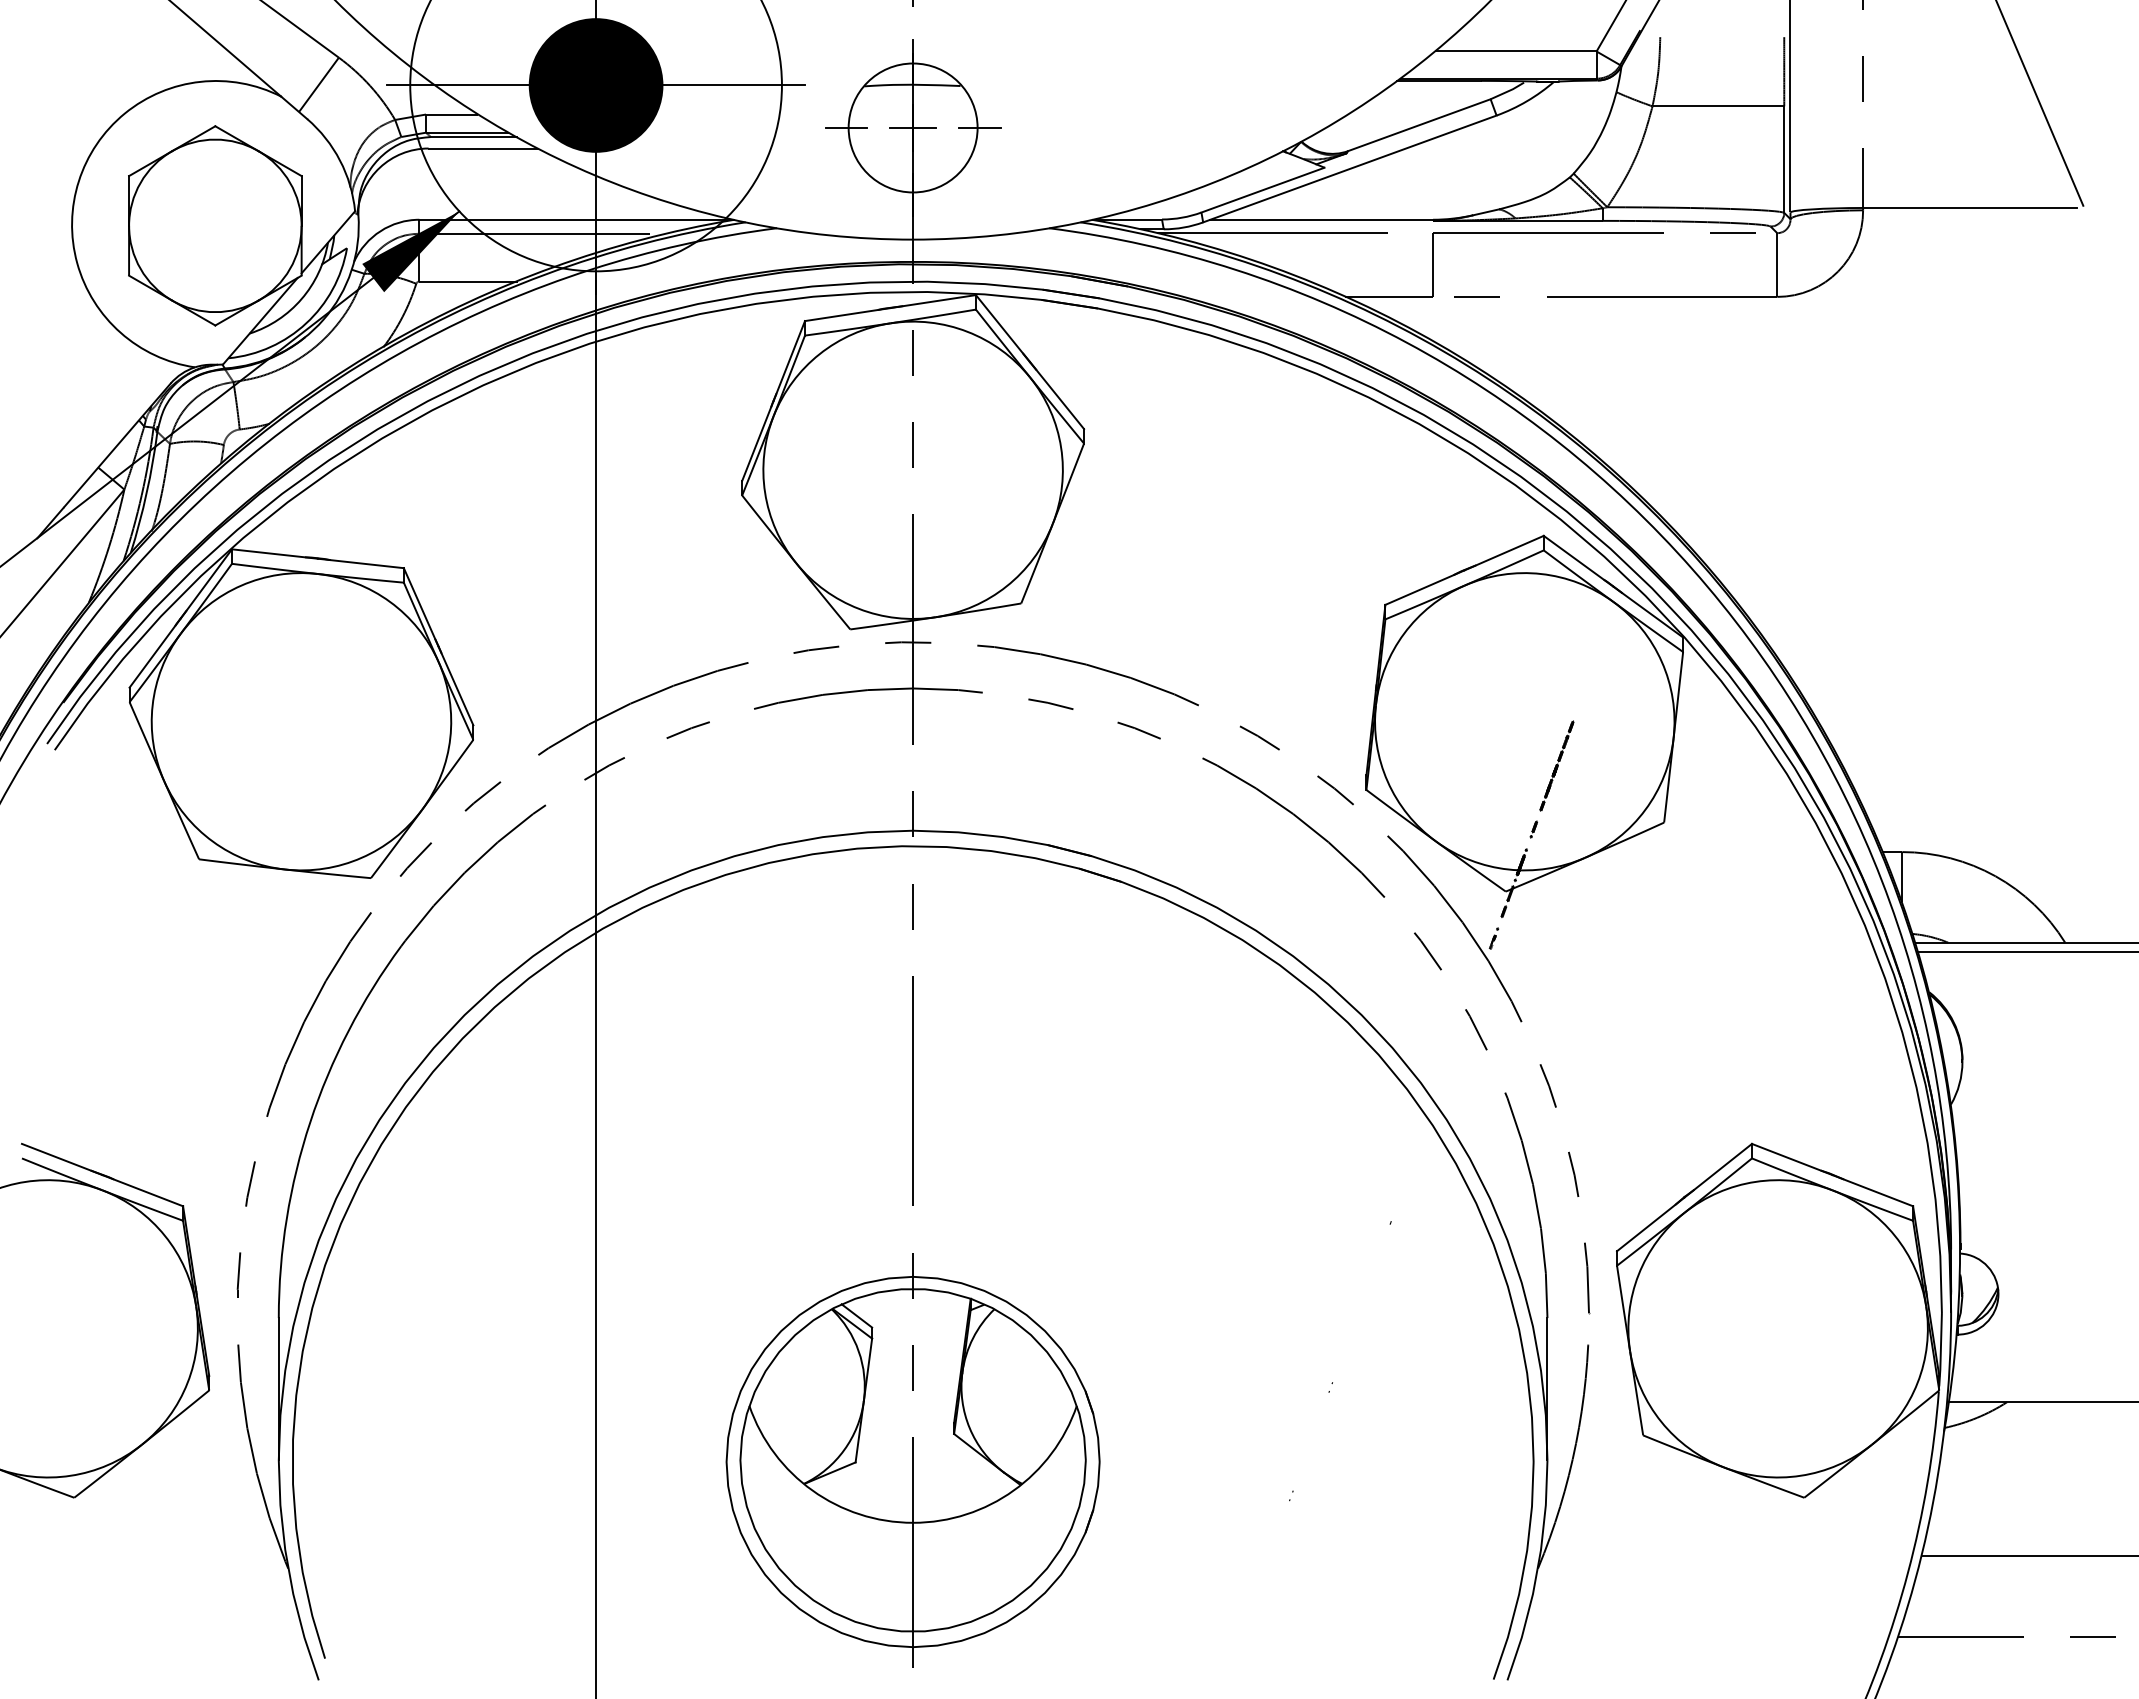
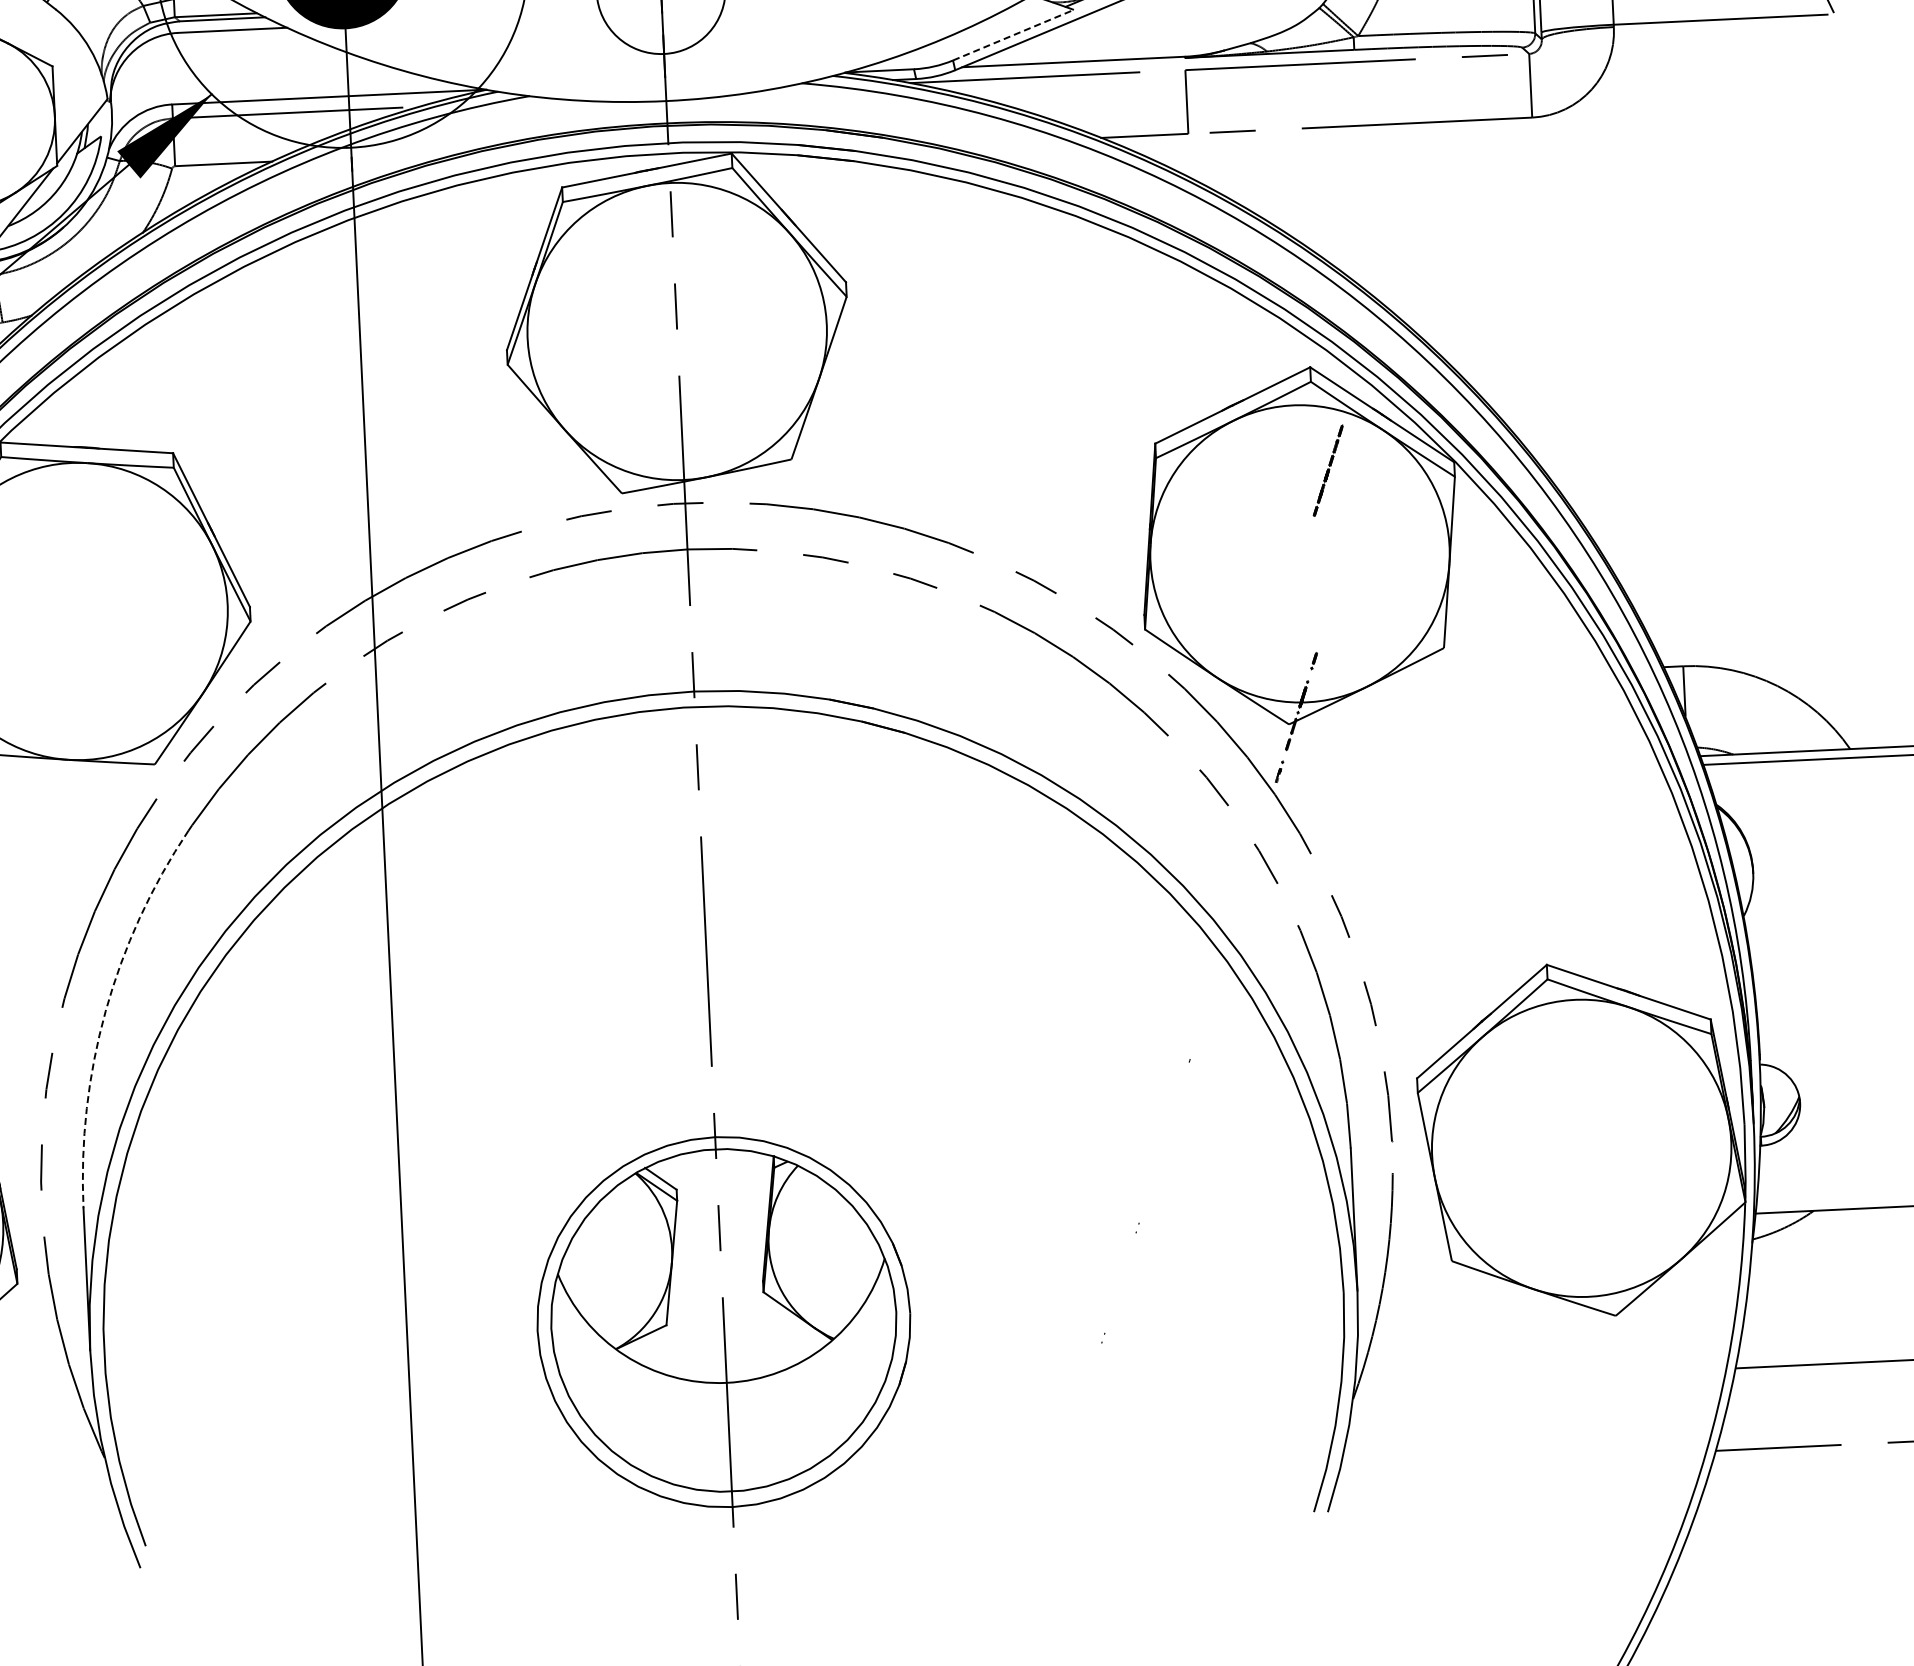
line: (1262, 190) -> (1013, 35), solid -> dashed
line: (1556, 765) -> (1327, 470), moved
arc: (310, 1122) -> (105, 1011), solid -> dashed

